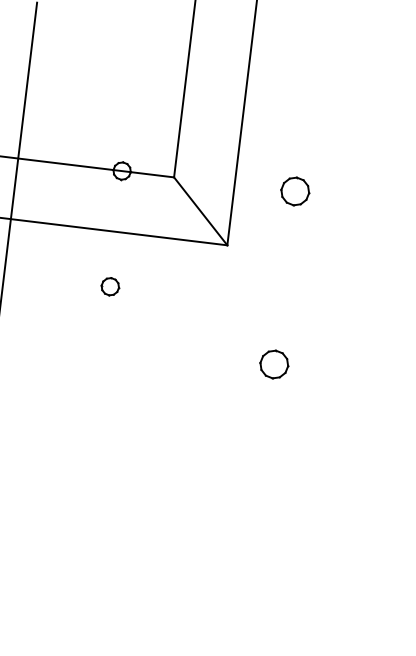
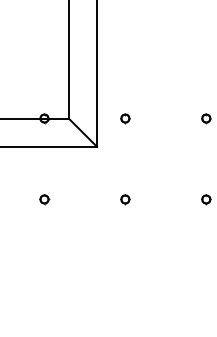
part: (295, 191) -> (125, 118), size x0.62
part: (110, 286) -> (44, 199), moved
part: (274, 365) -> (125, 199), size x0.62

